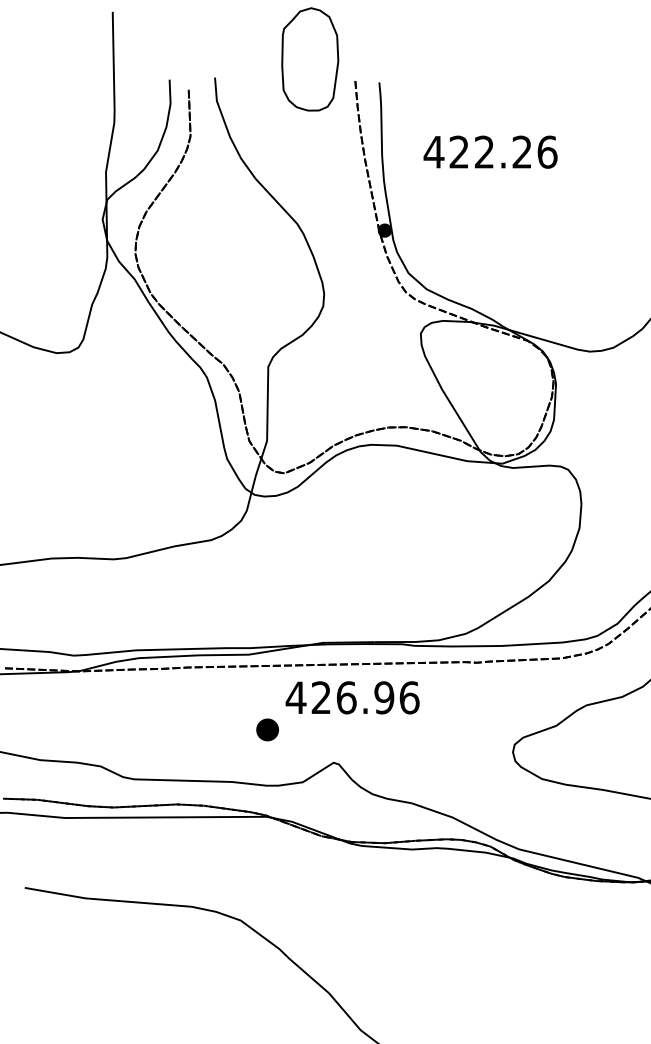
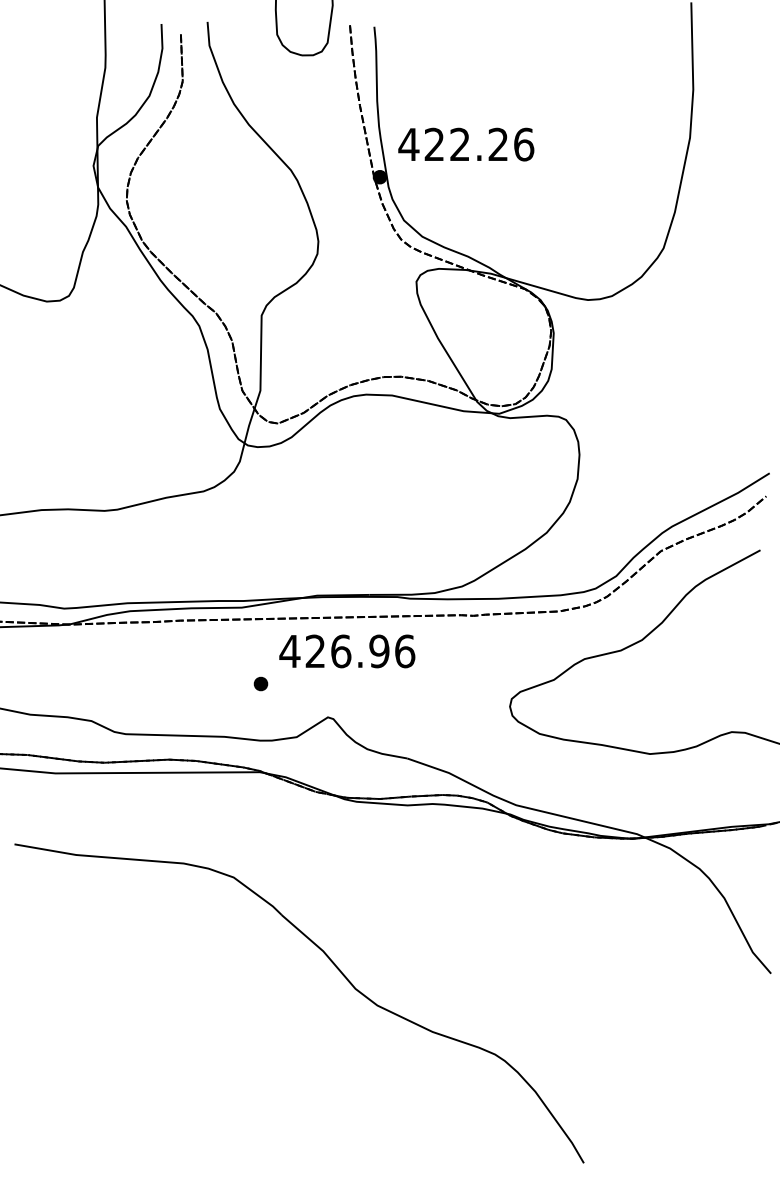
text: (490, 152) -> (466, 144), moved
part: (267, 729) -> (260, 683), size x0.62

